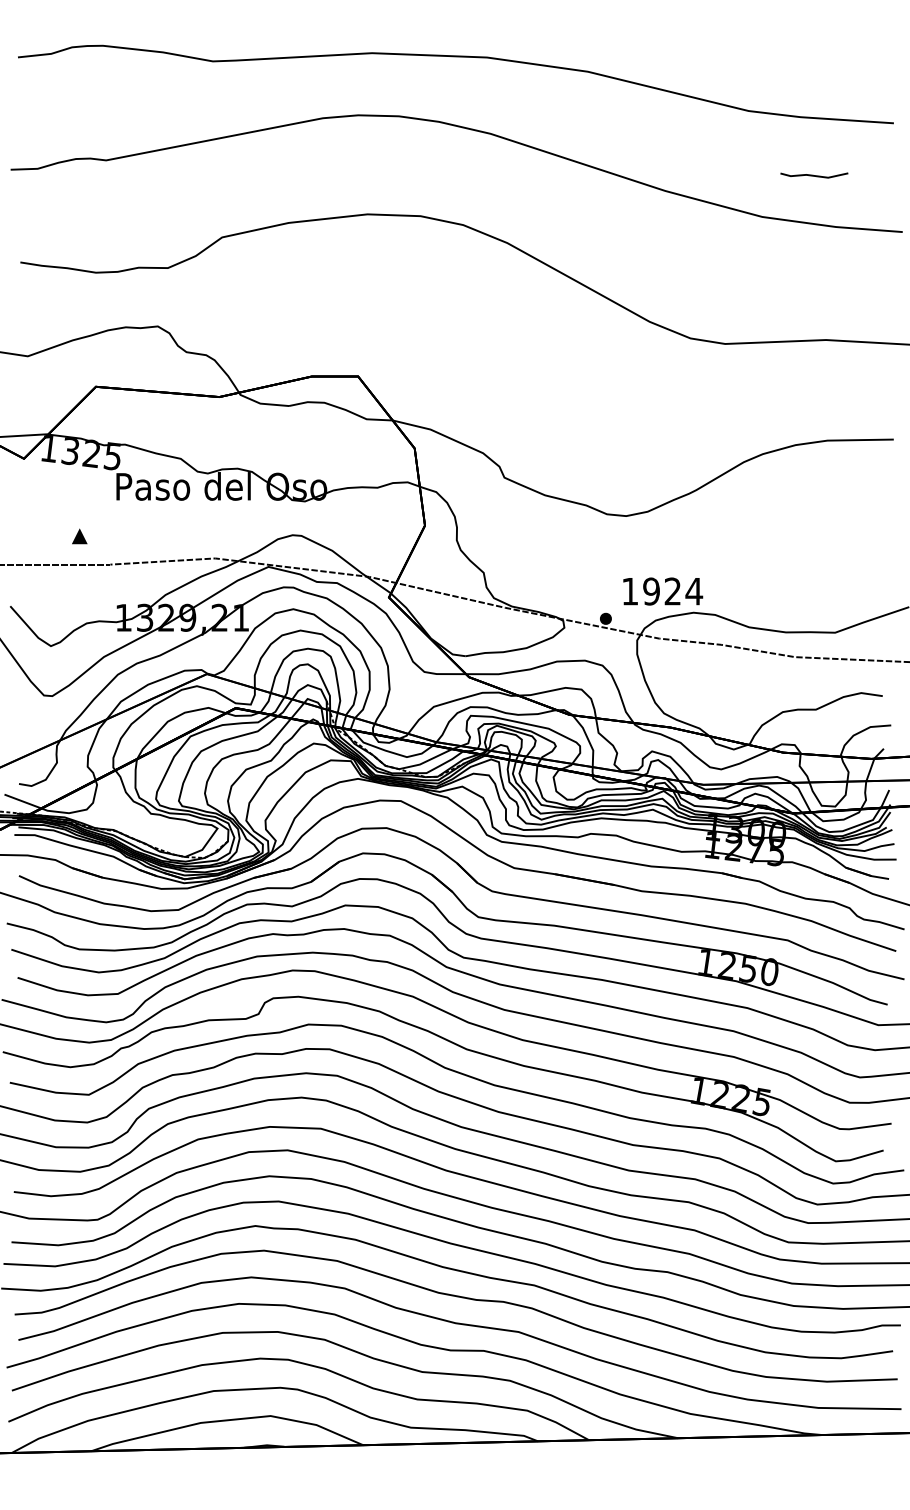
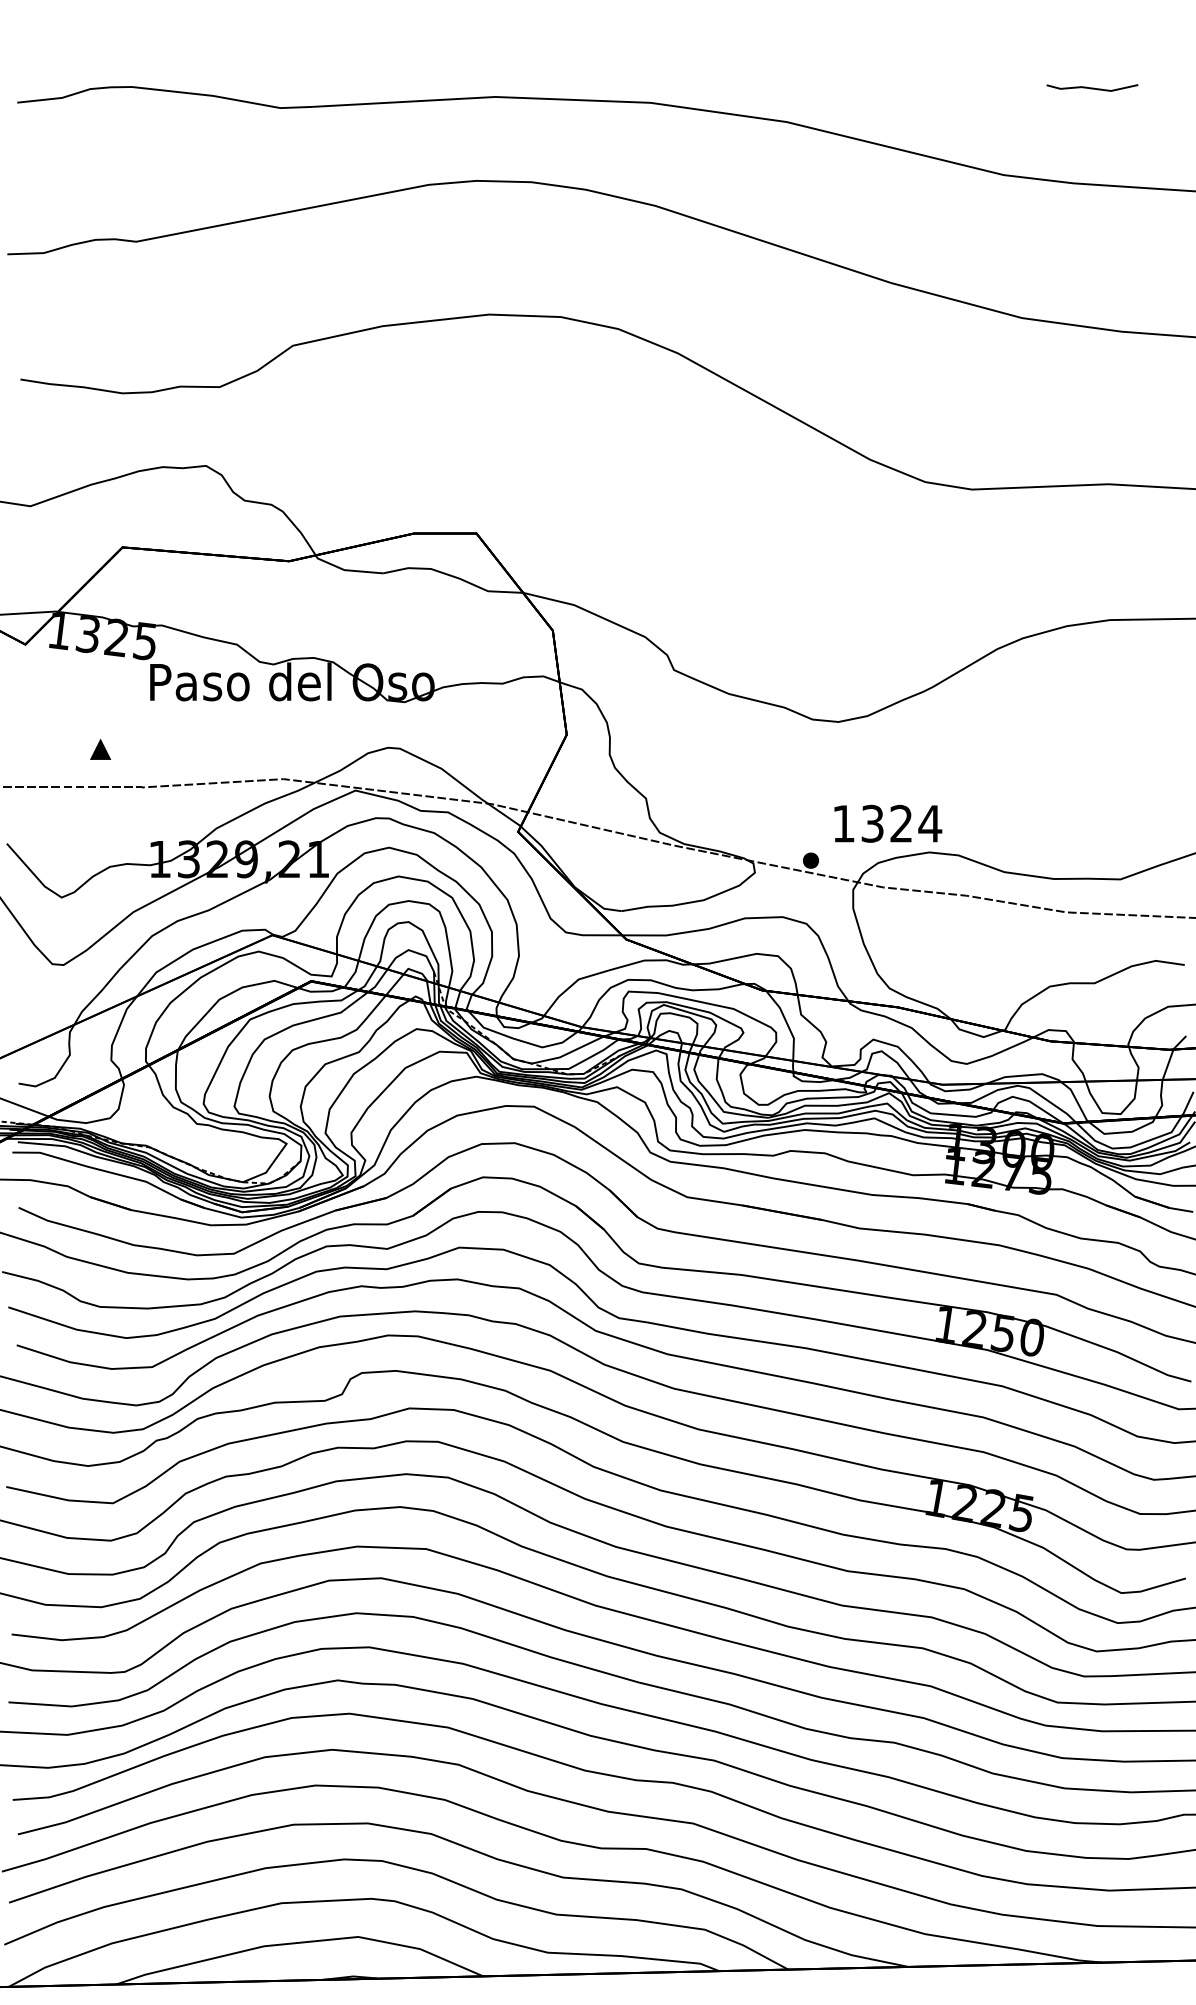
line: (814, 175) -> (1092, 87), moved
text: (651, 591) -> (872, 823), 1924 -> 1324

